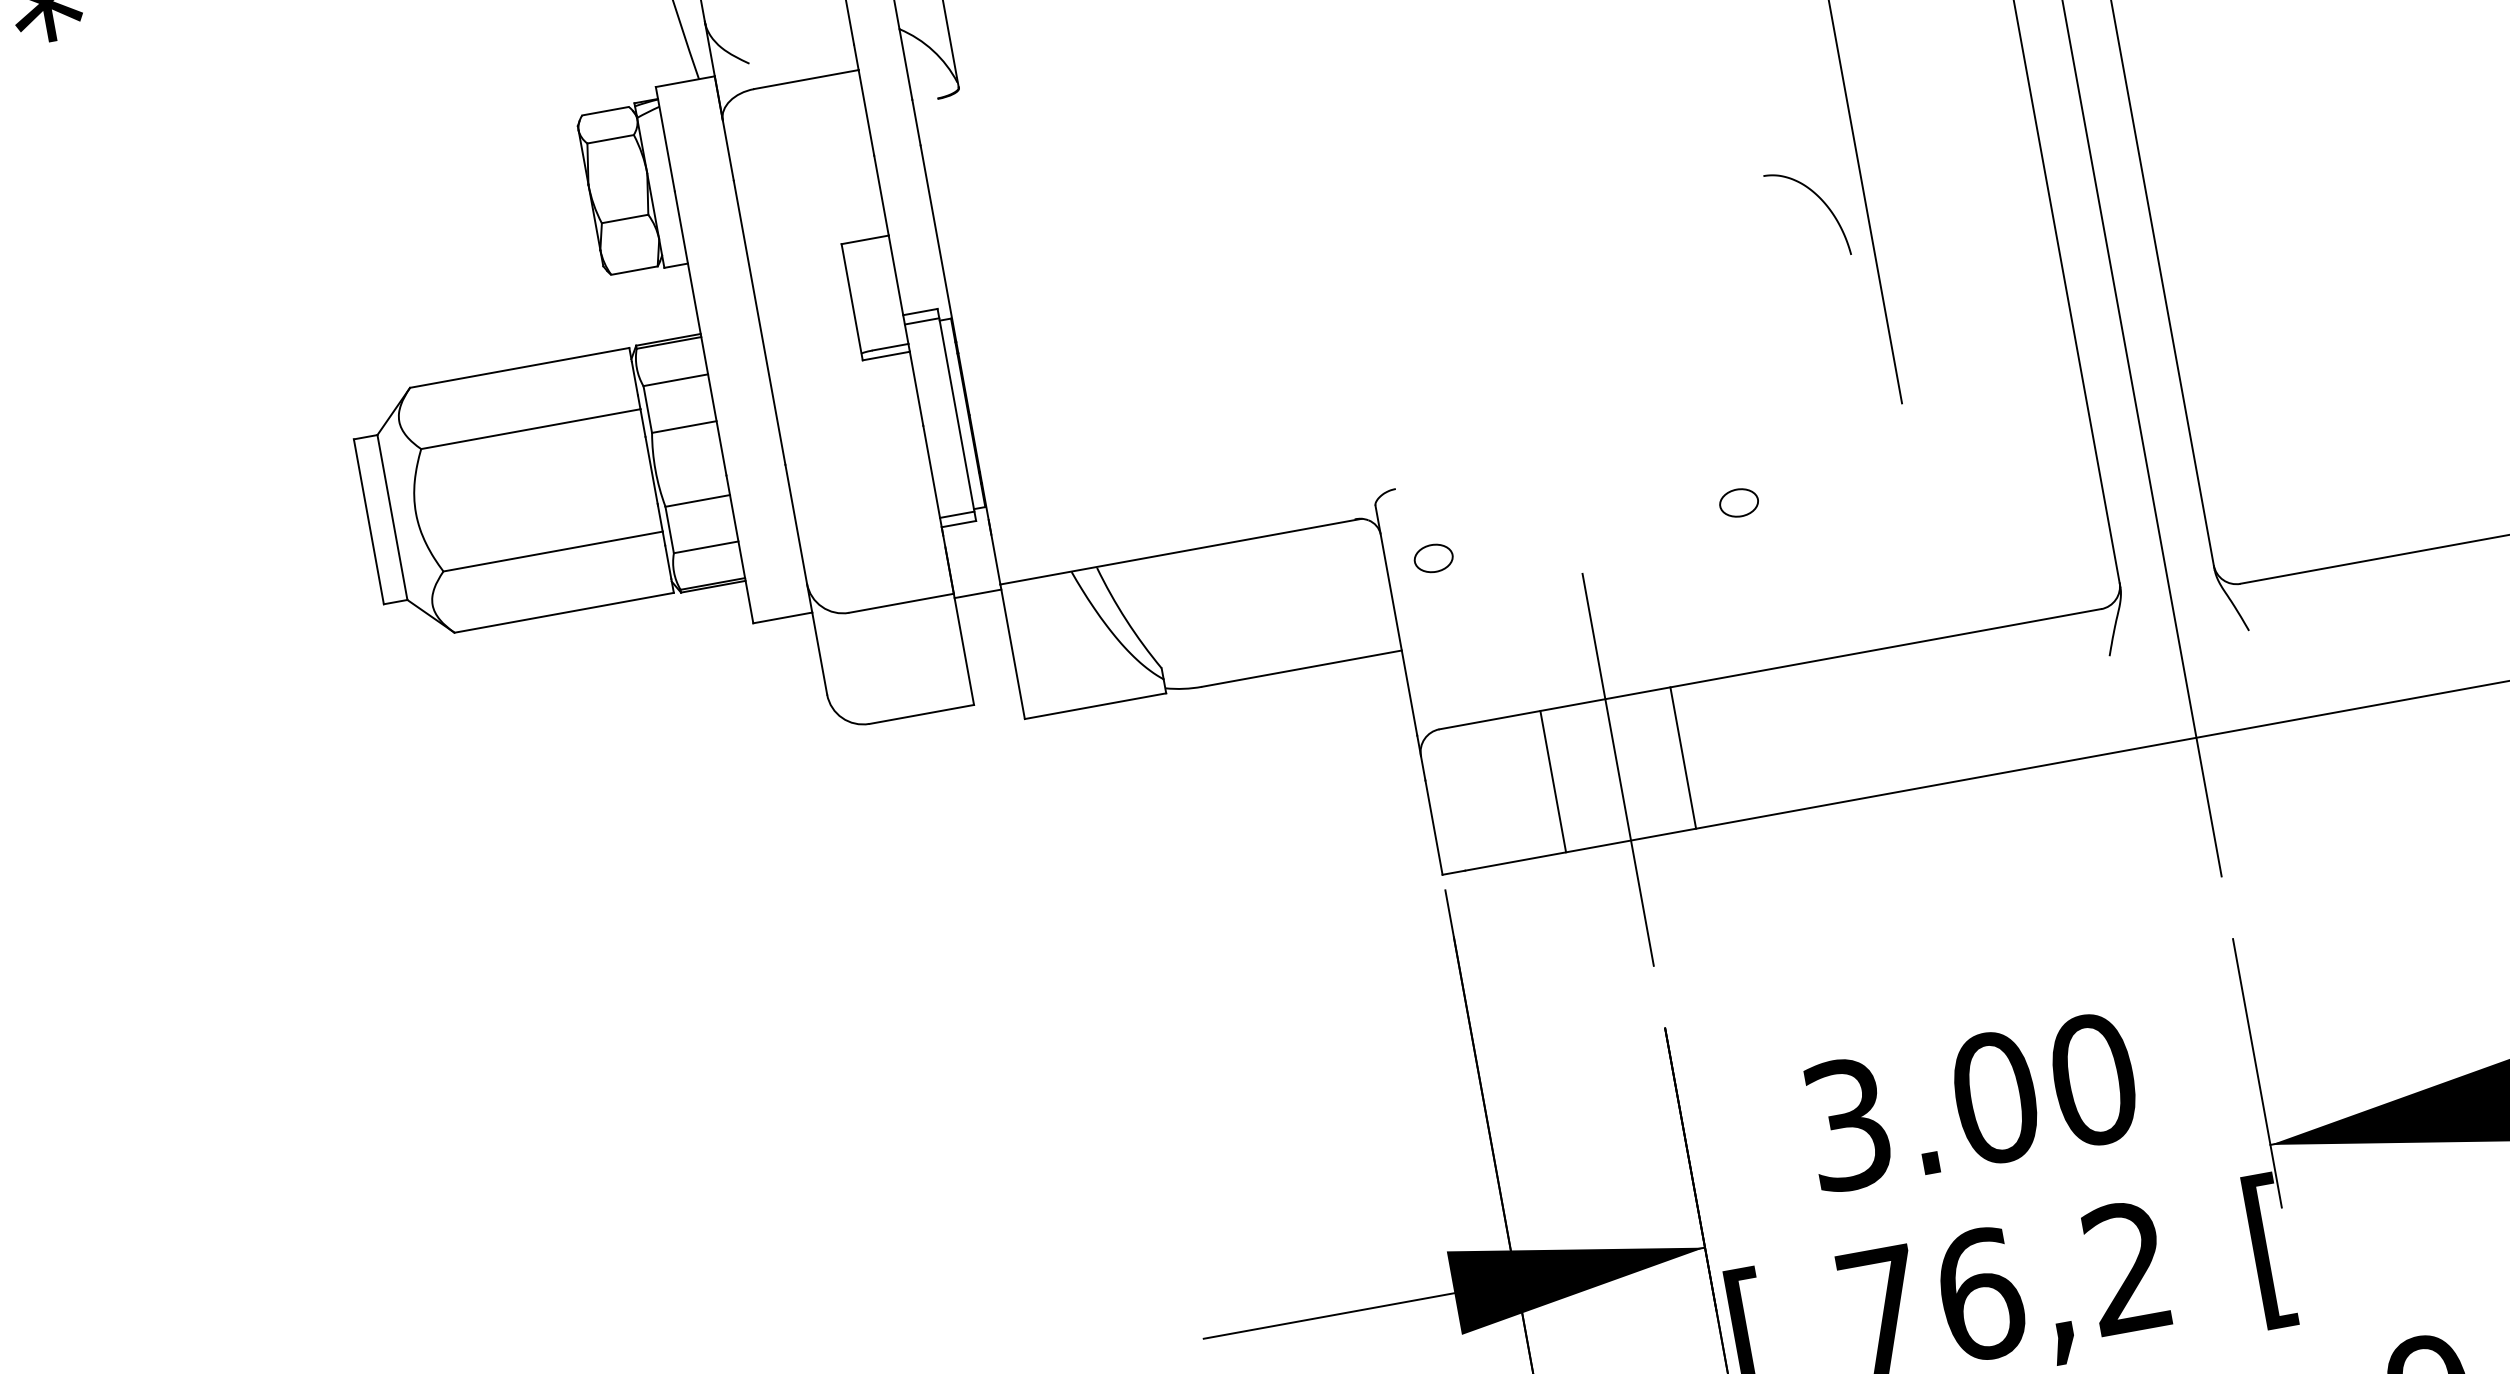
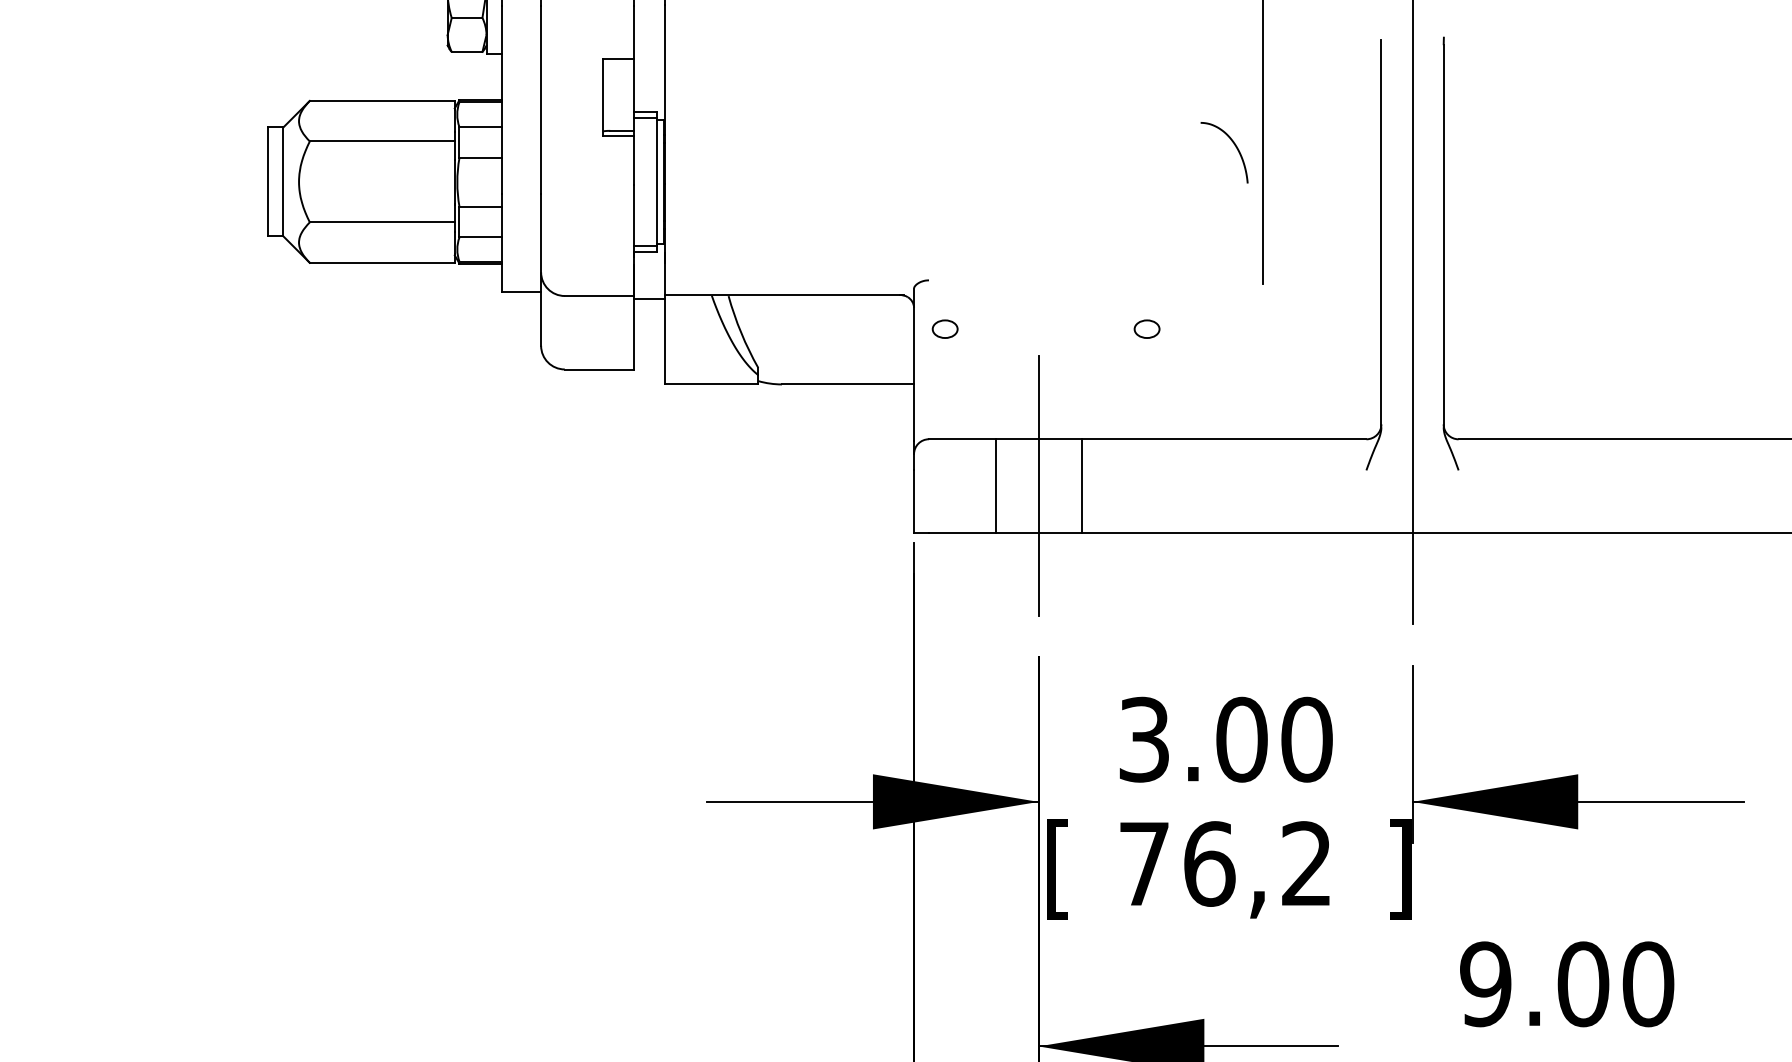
text: (2270, 1250) -> (1400, 869), [ -> ]

